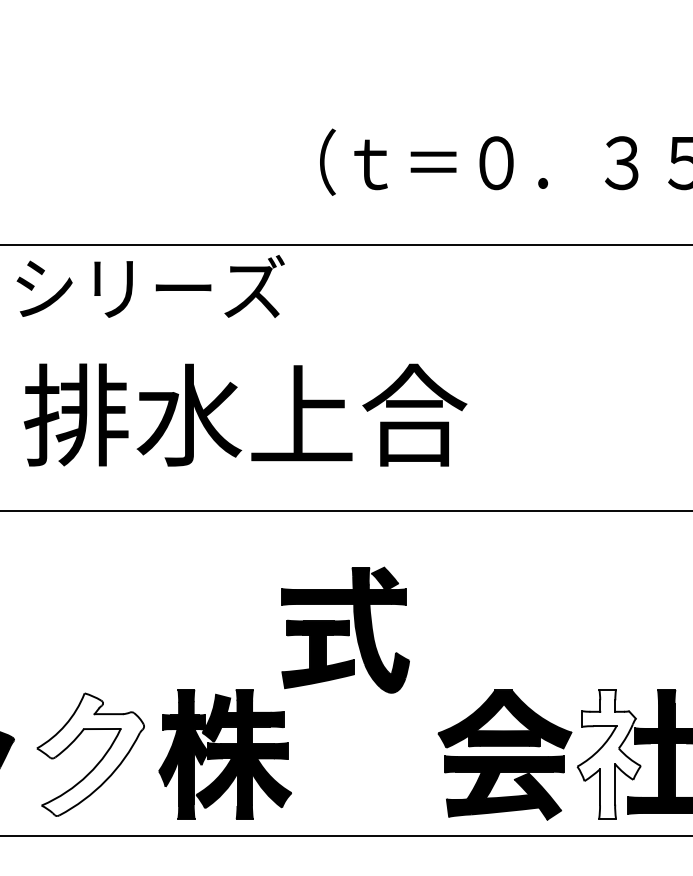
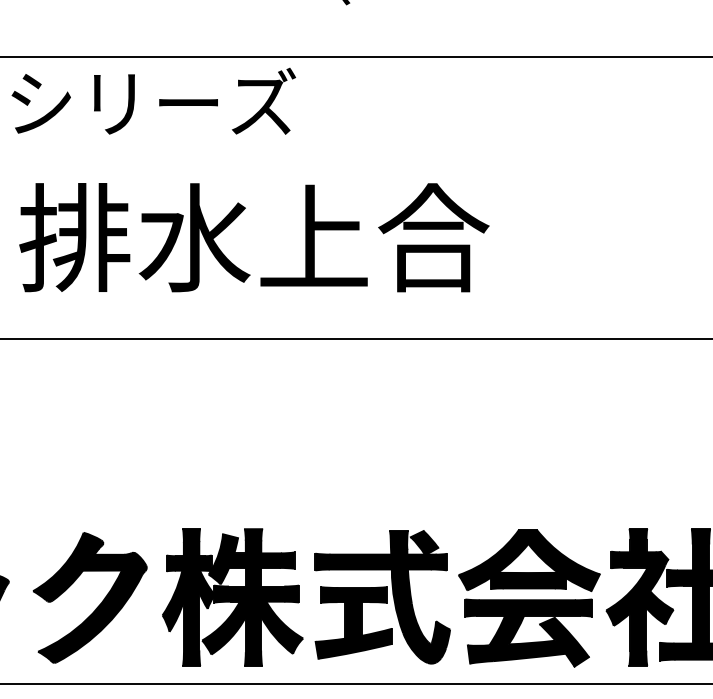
part: (345, 629) -> (382, 596), moved
fill: (608, 753) -> (639, 596), added
fill: (90, 754) -> (89, 597), added

